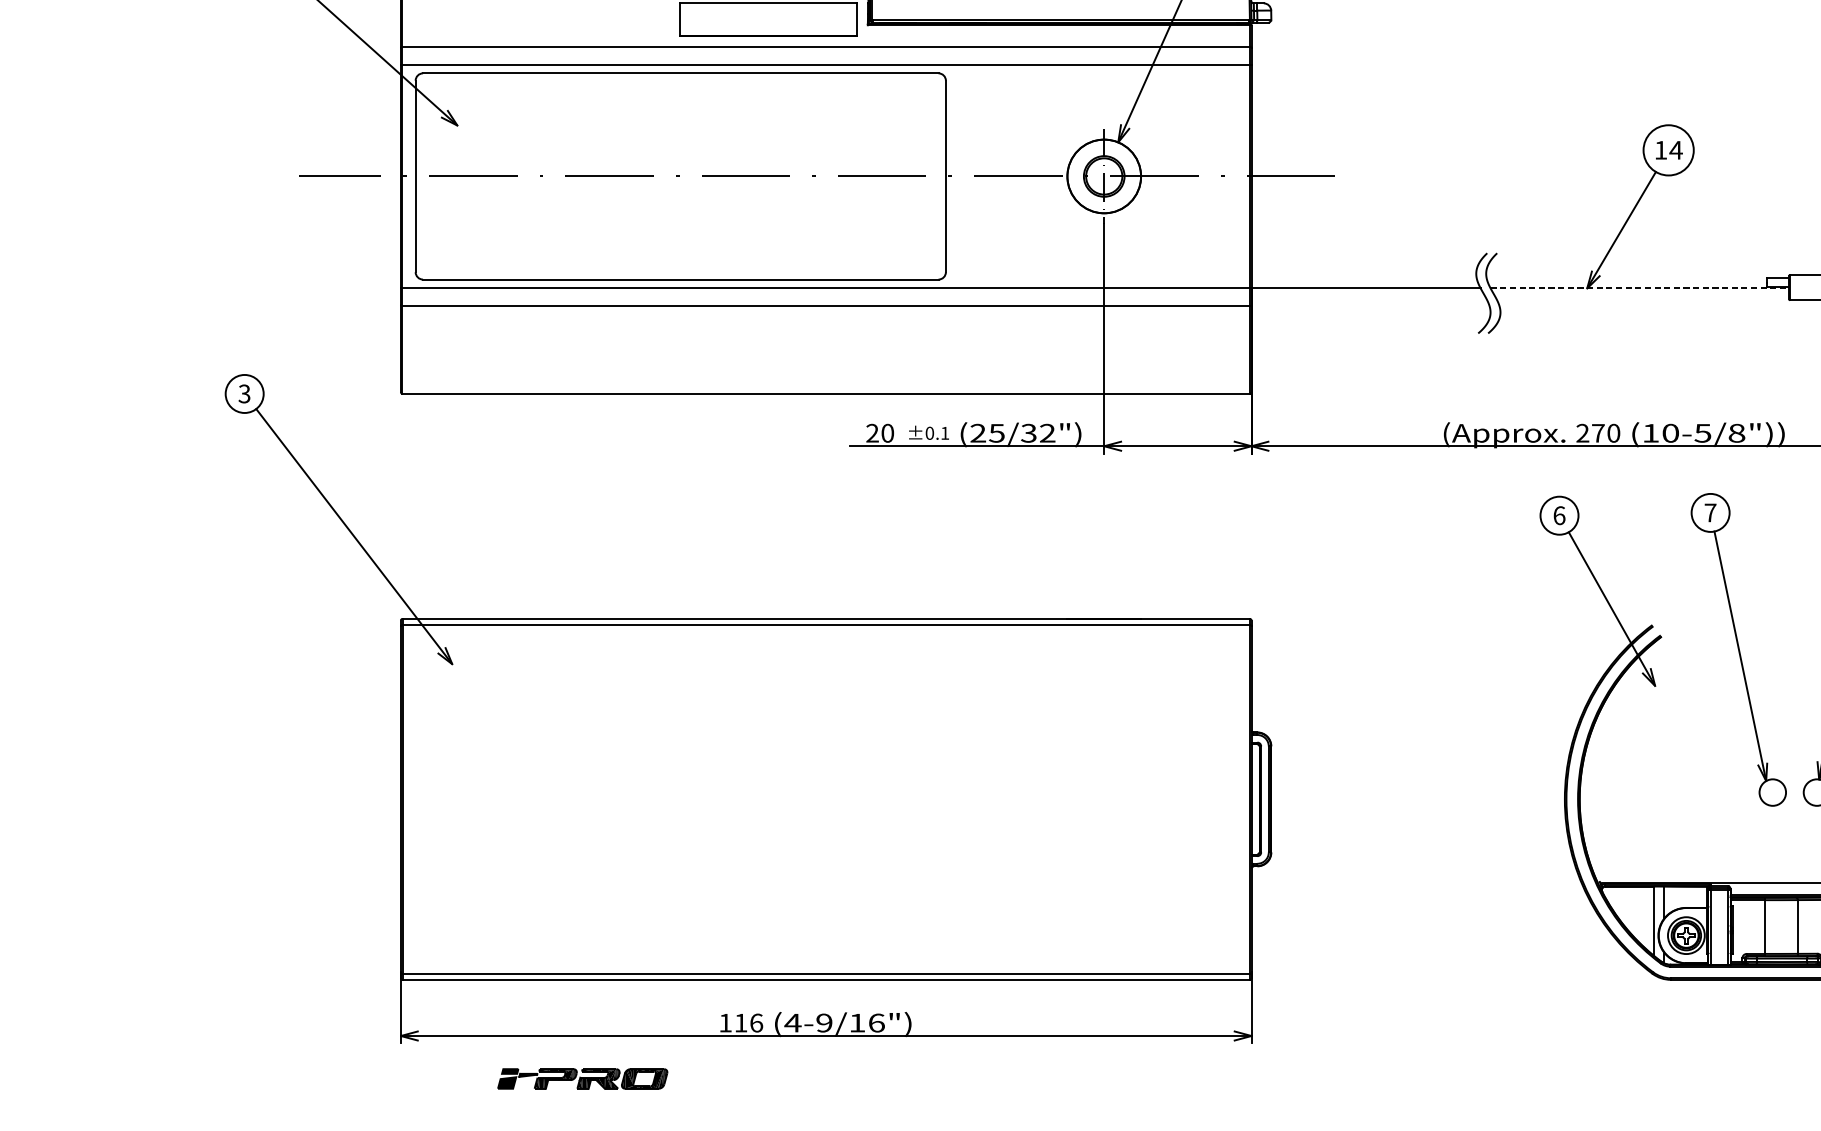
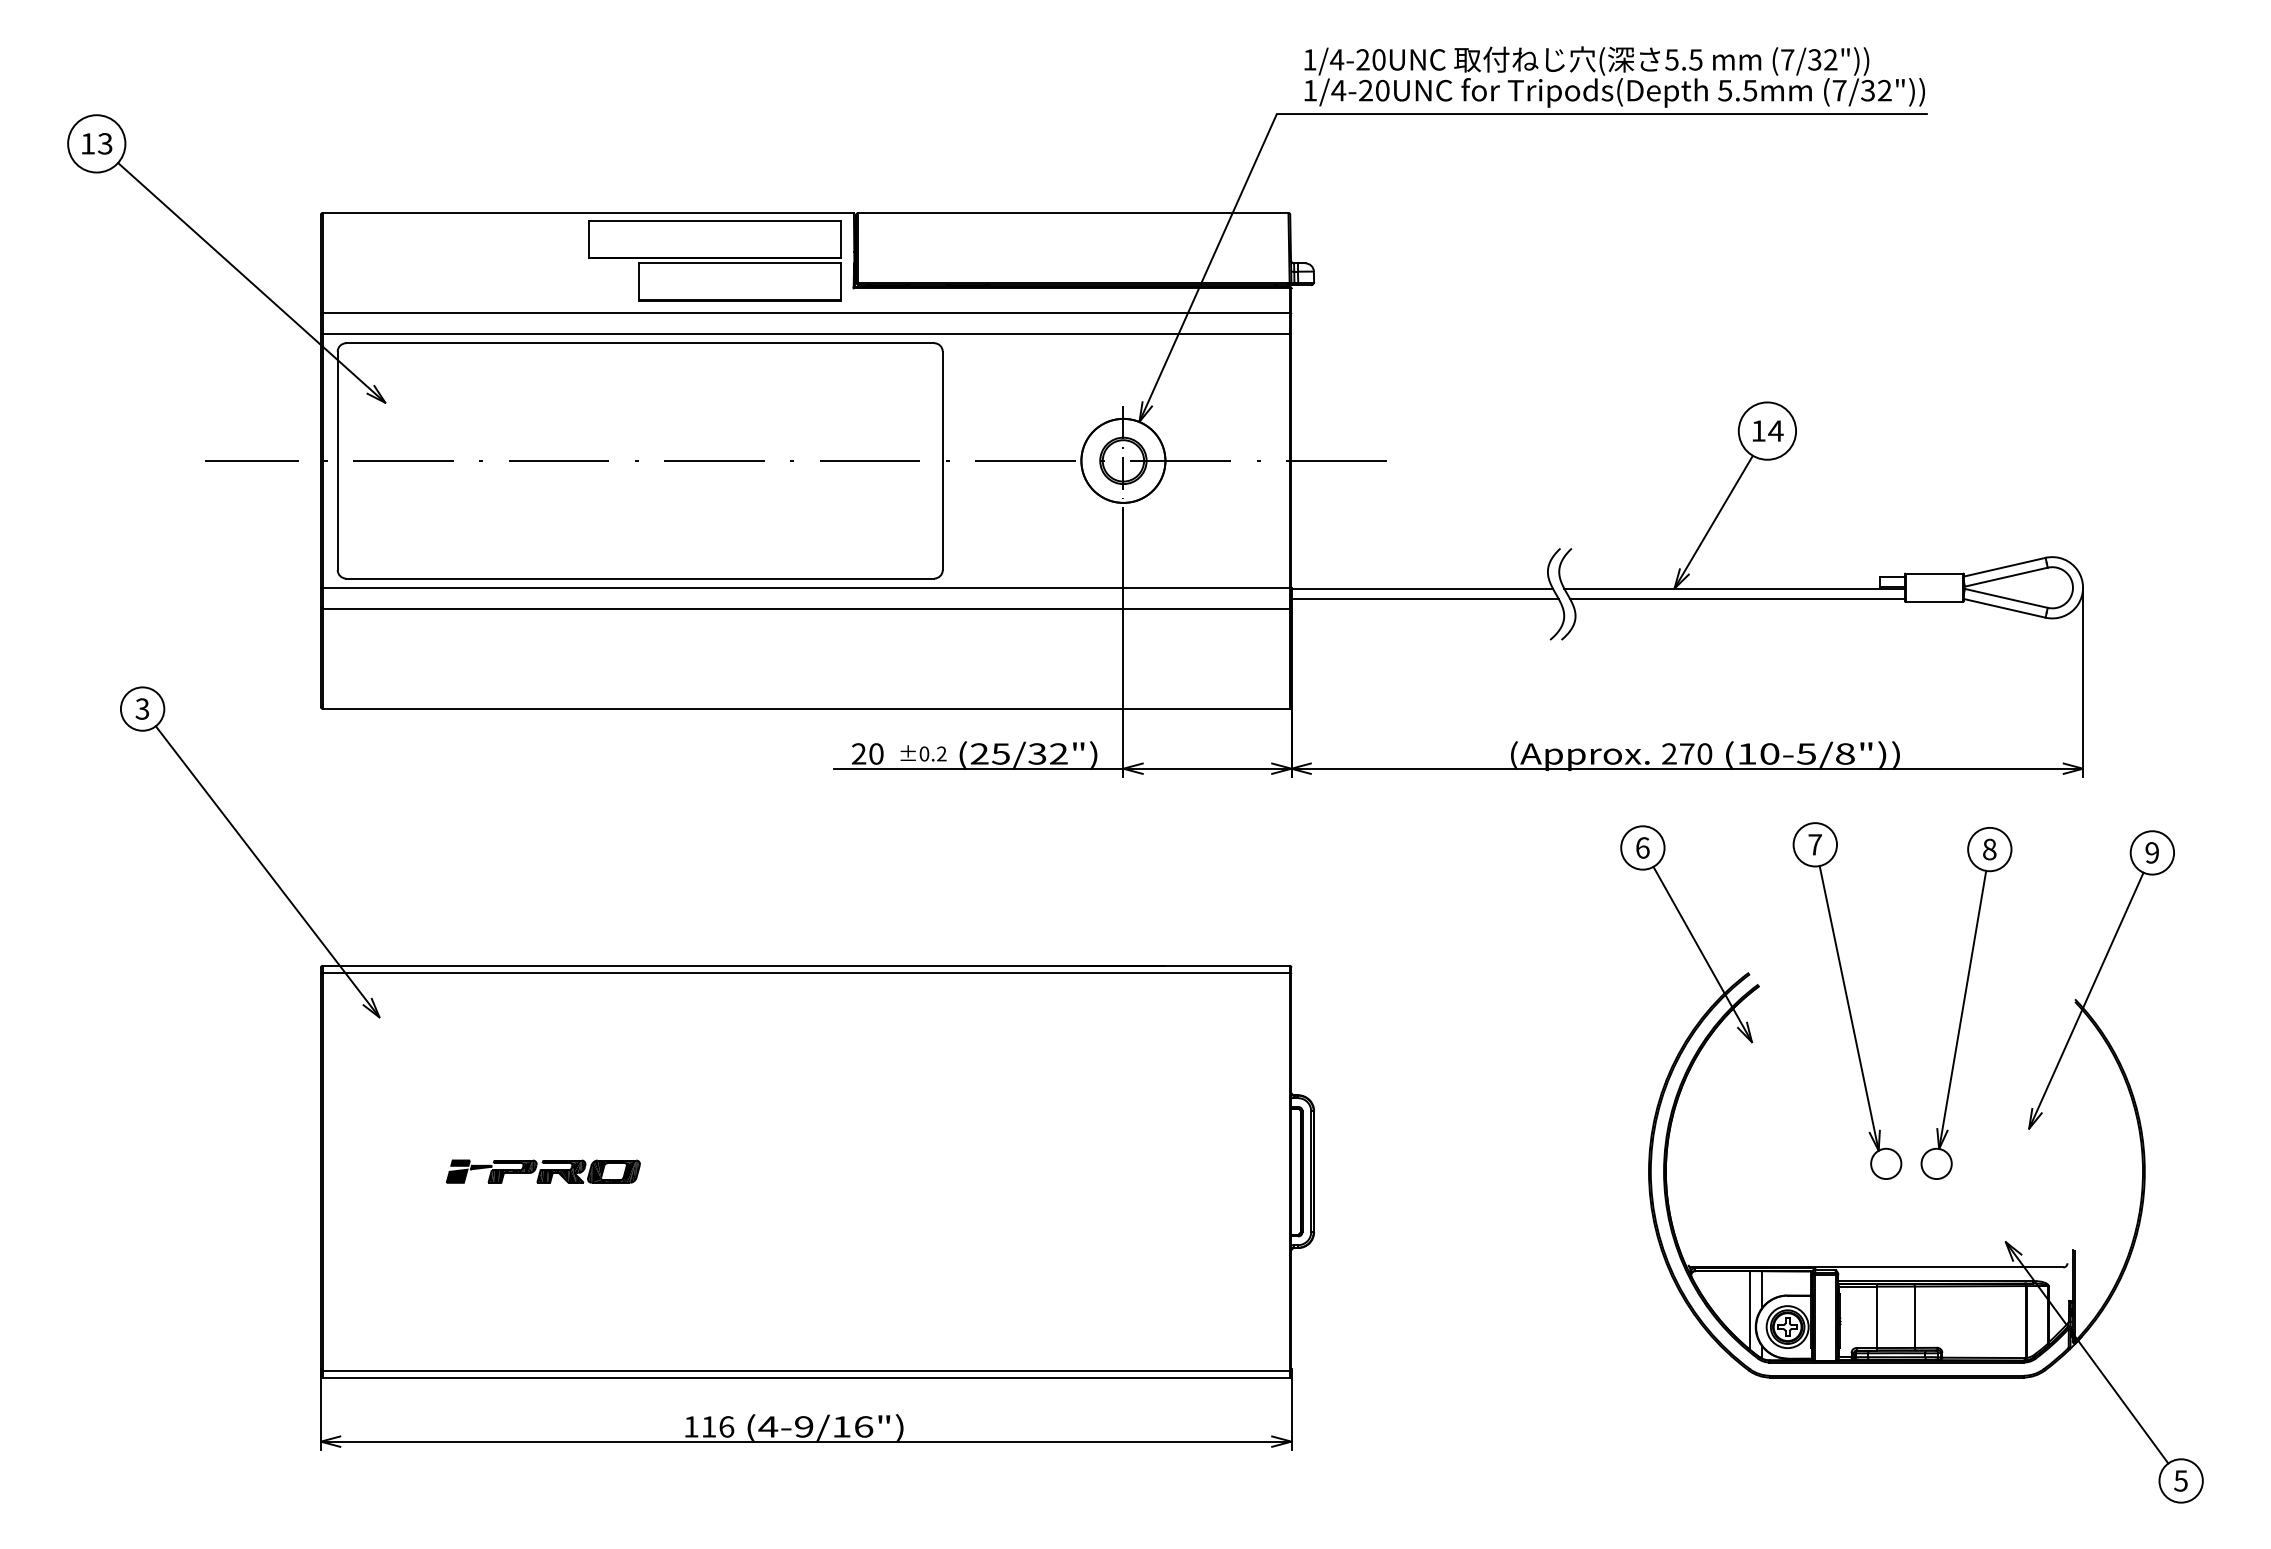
line: (1640, 288) -> (1735, 588), dashed -> solid
line: (1368, 297) -> (1424, 598), added
line: (1641, 297) -> (1736, 598), added
text: (944, 432) -> (941, 753), ±0.1 -> ±0.2
part: (582, 1078) -> (543, 1171), moved

